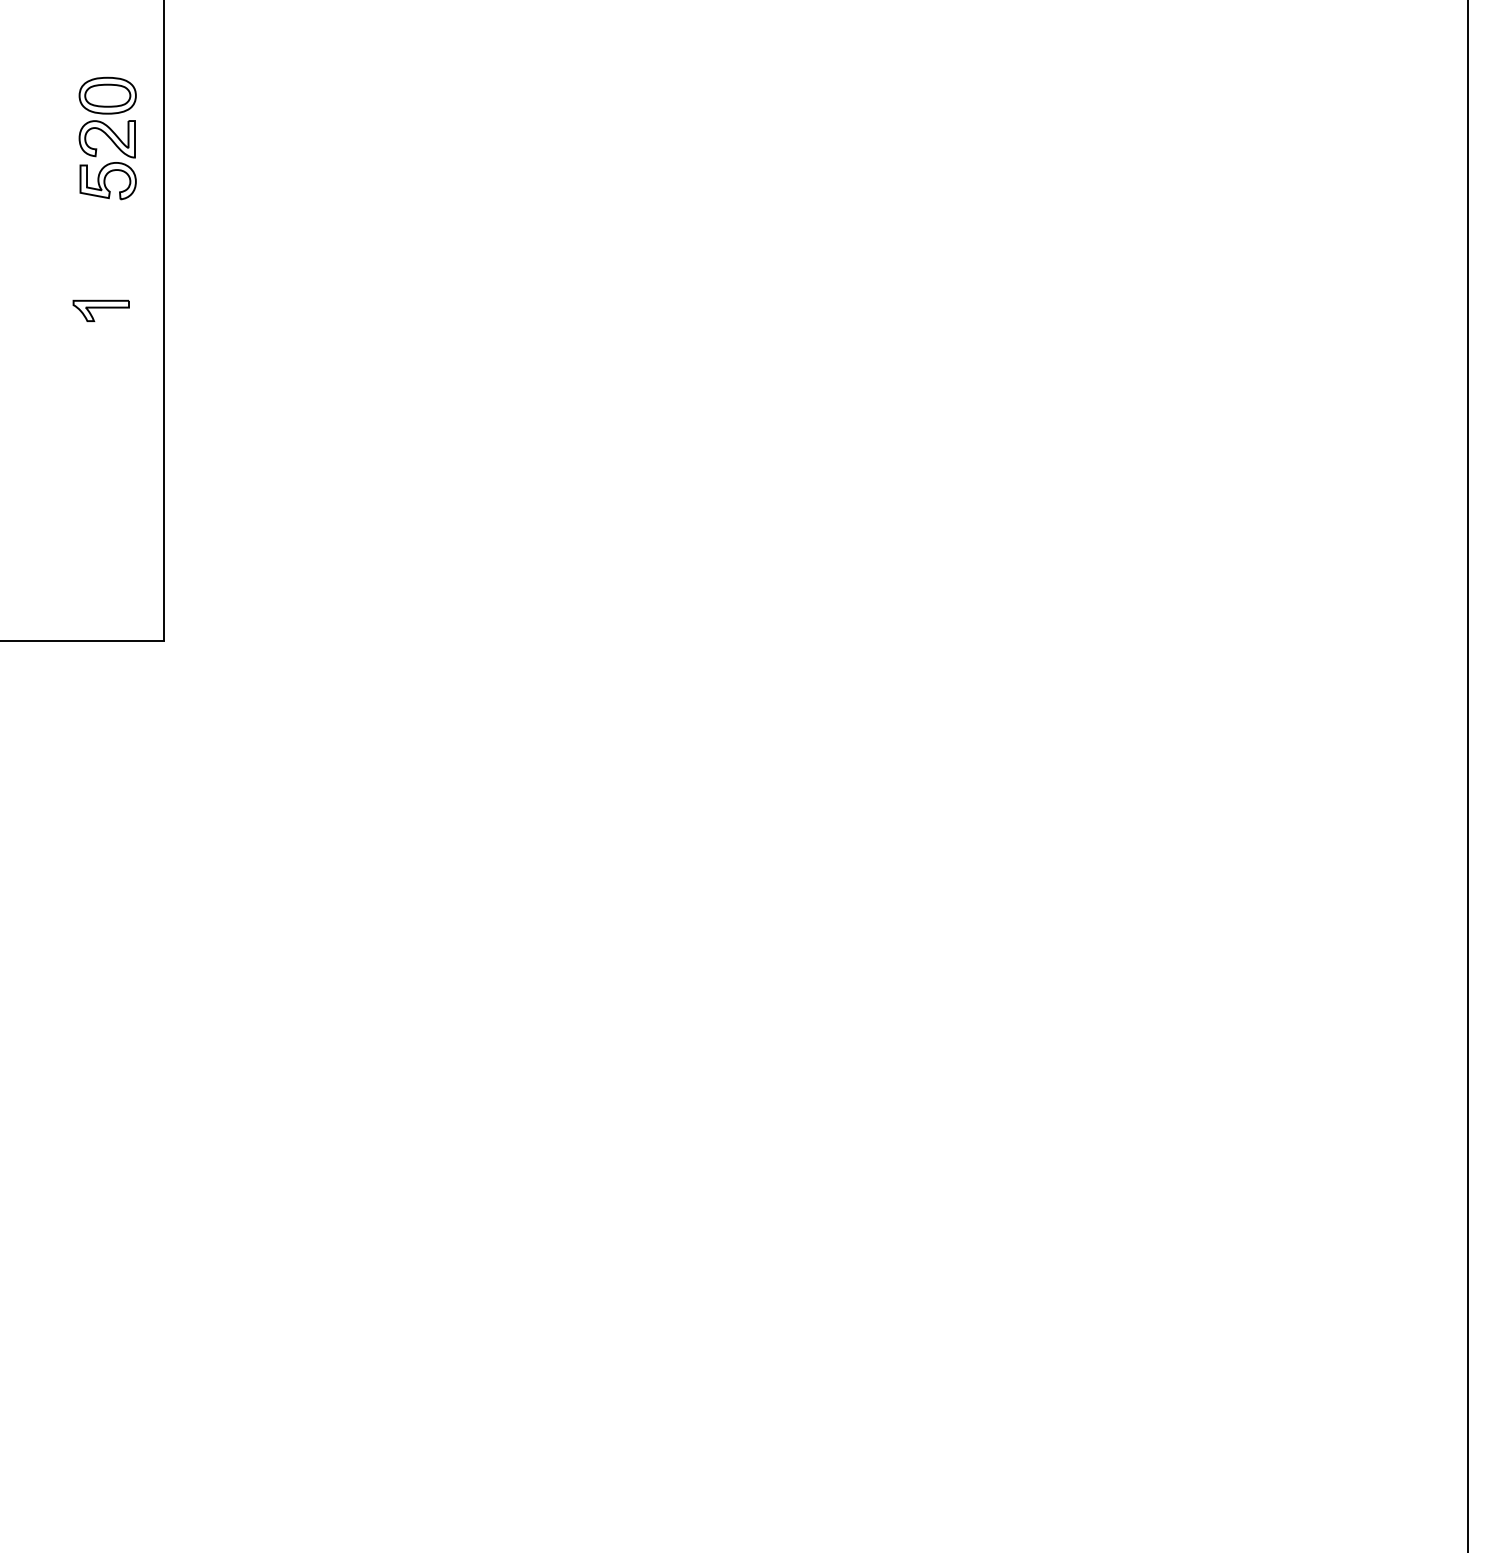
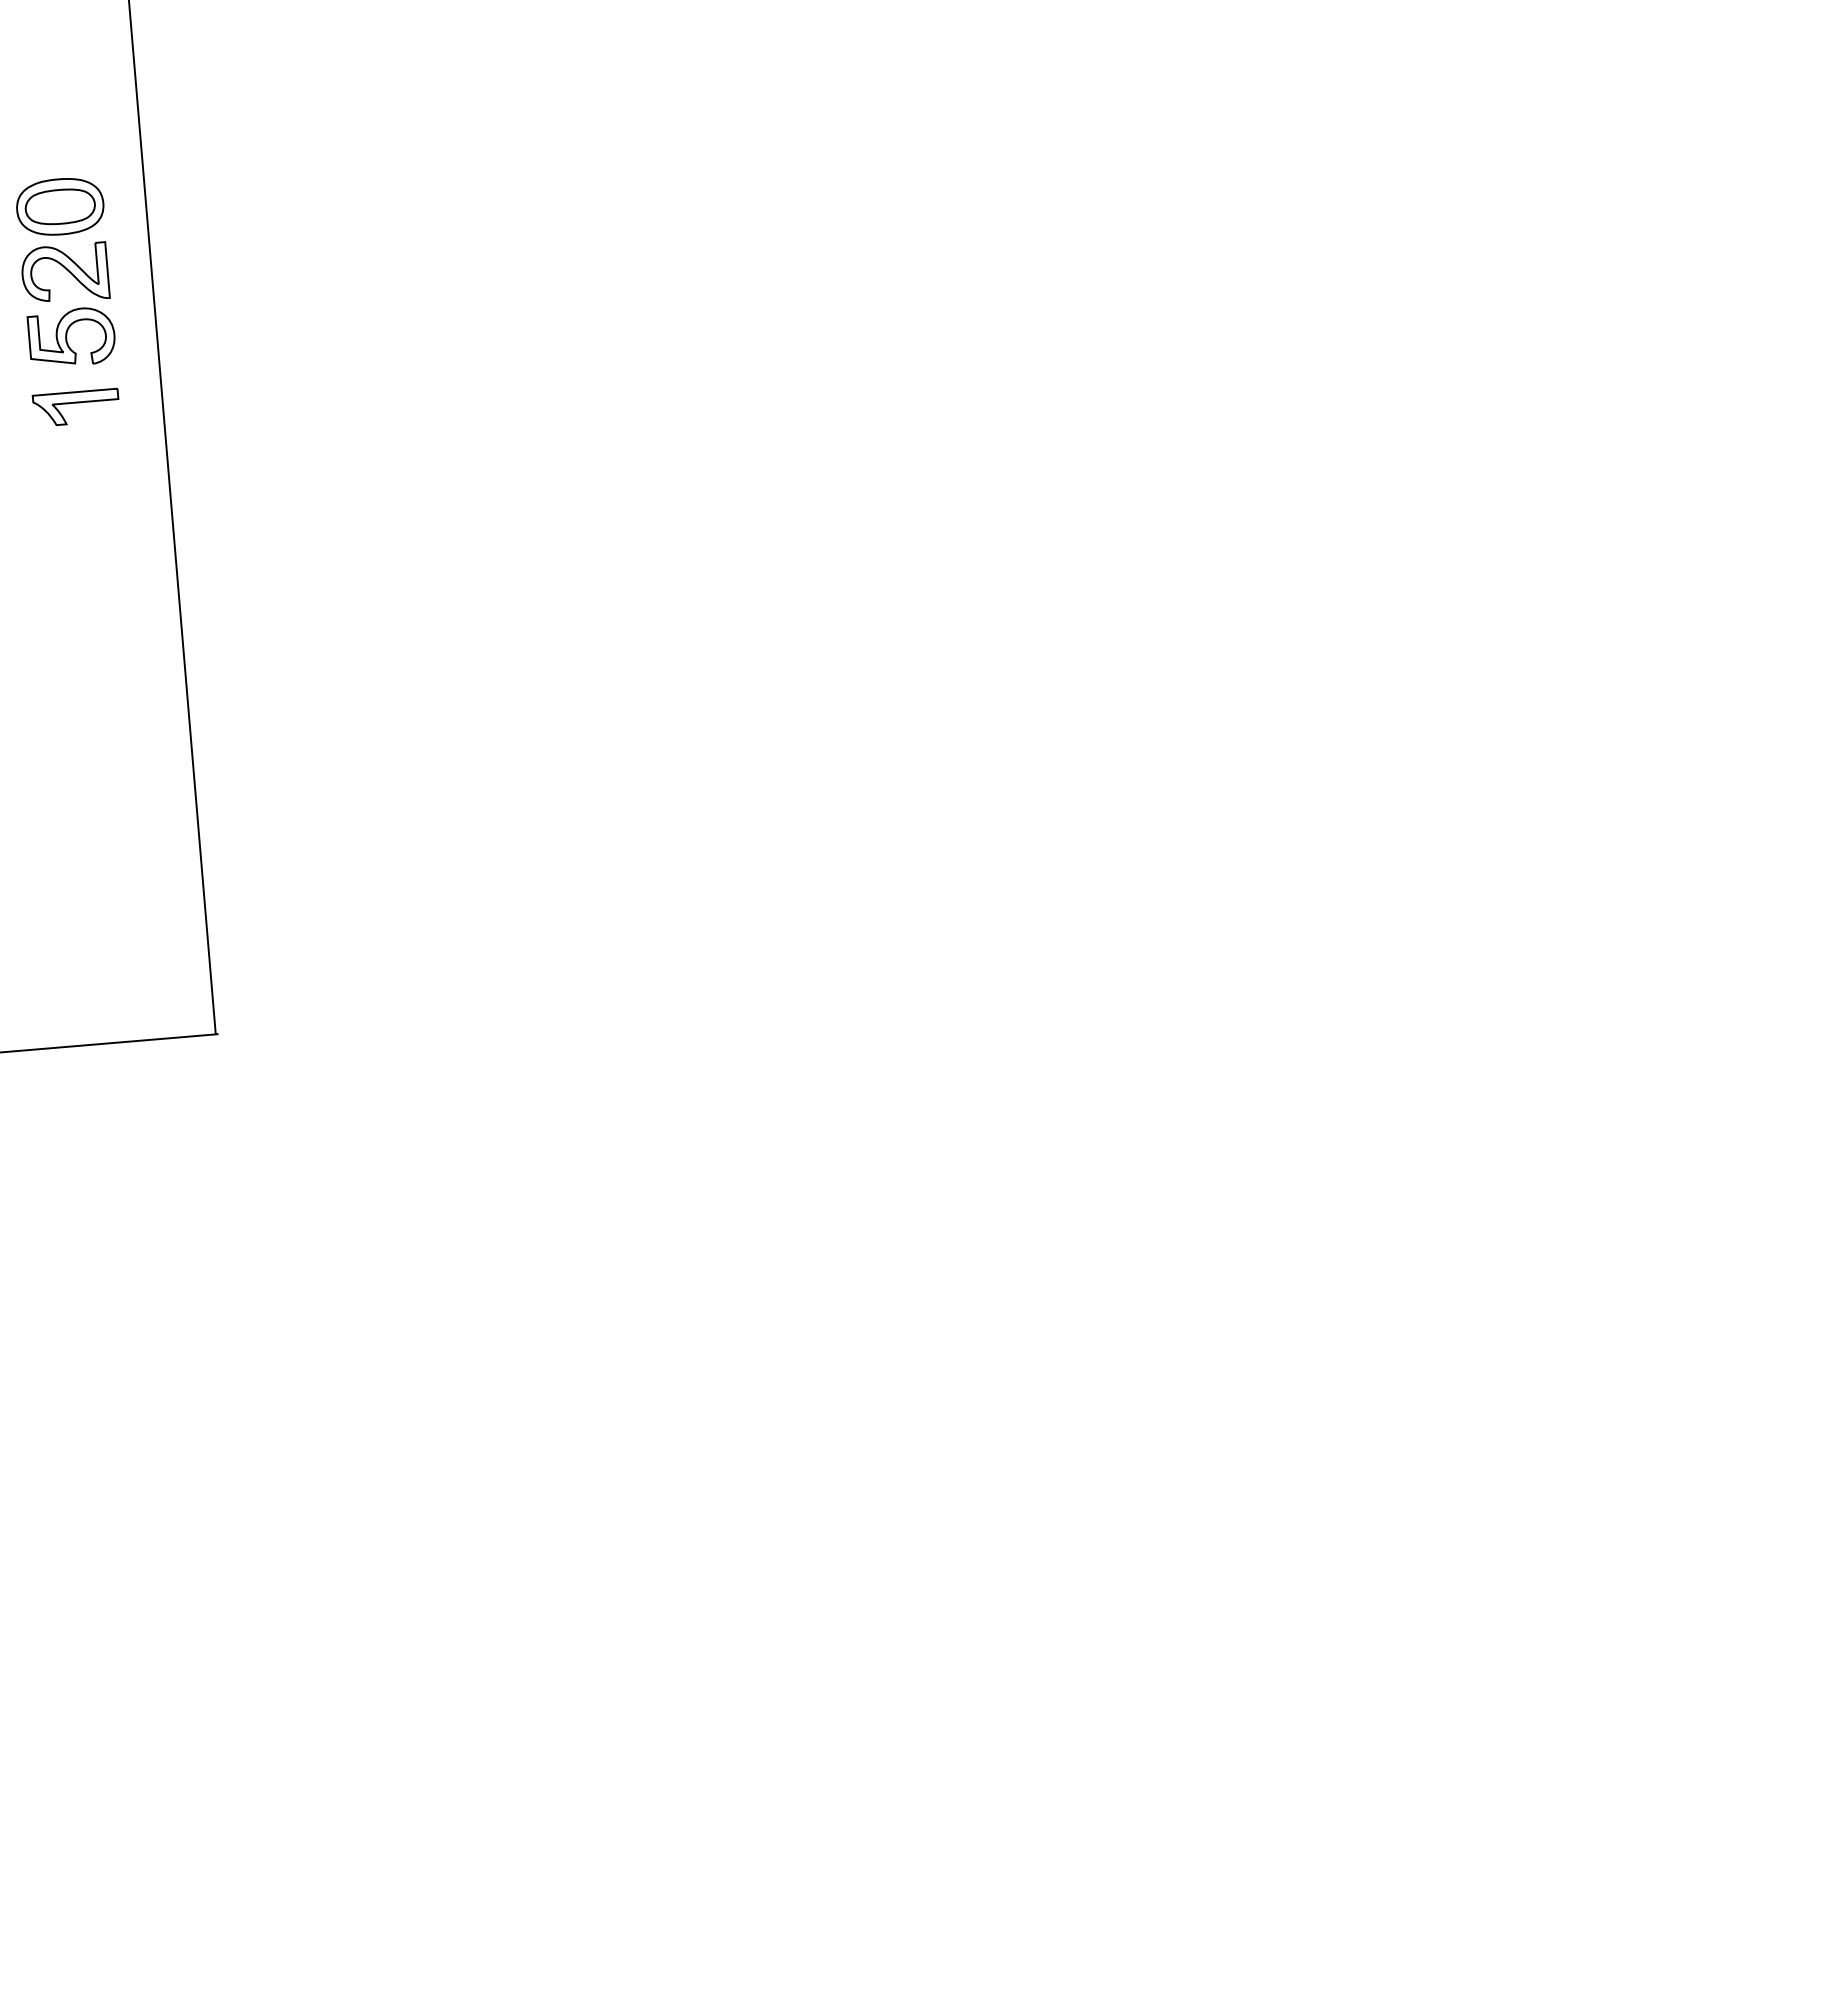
part: (100, 310) -> (75, 407), moved

